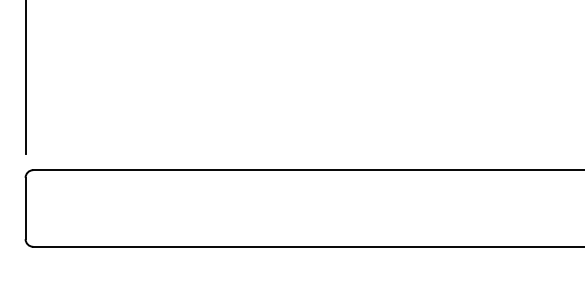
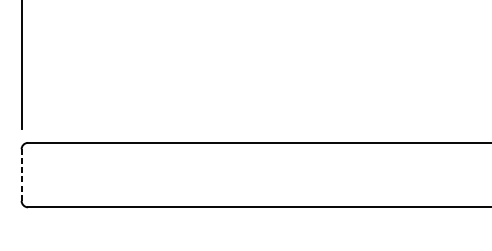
line: (25, 208) -> (21, 175), solid -> dashed

